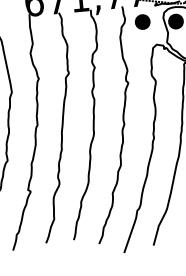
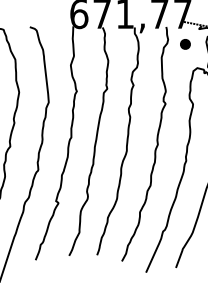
part: (142, 22) -> (185, 44), size x0.7

